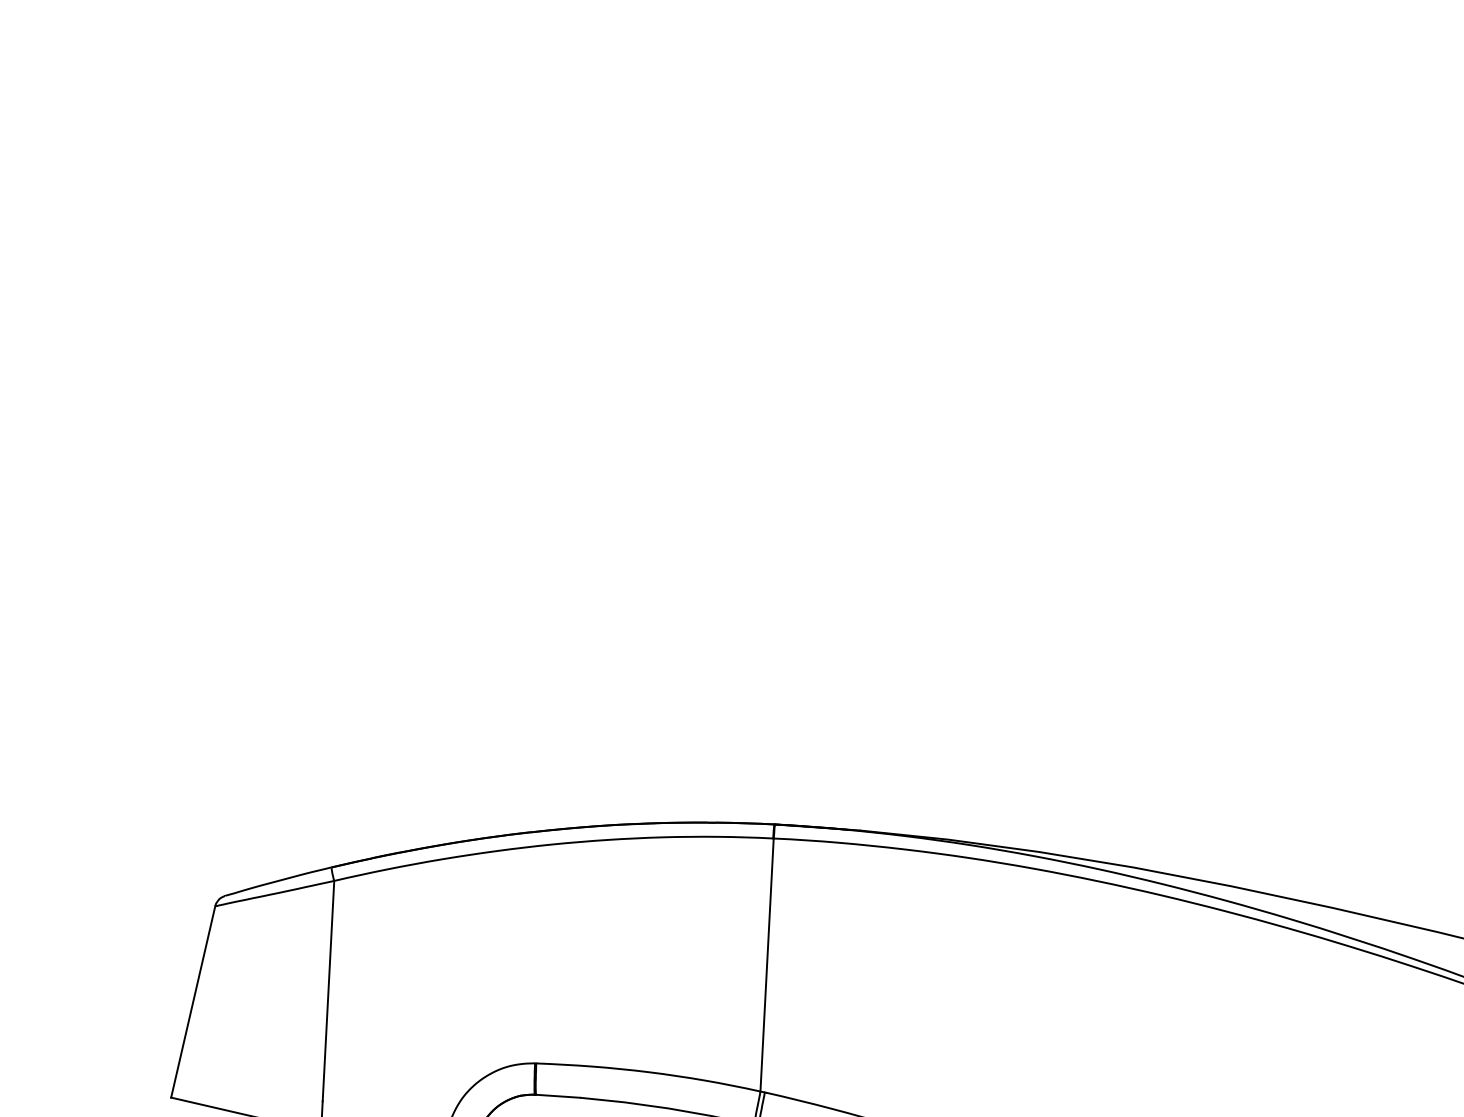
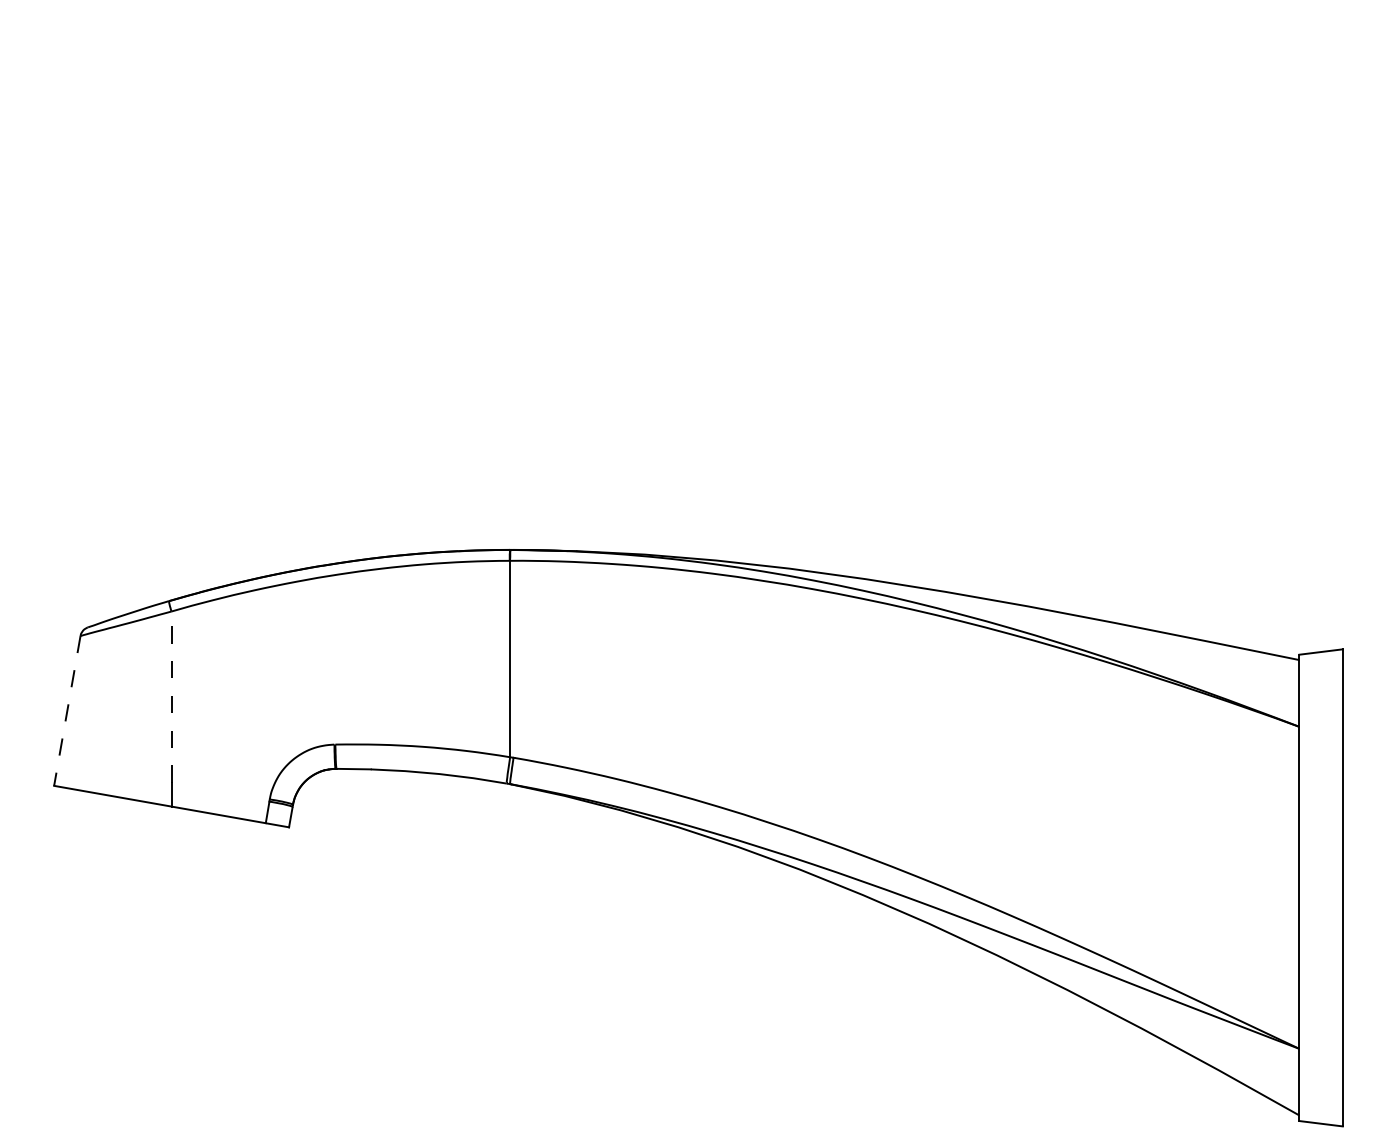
line: (328, 991) -> (171, 697), solid -> dashed
line: (193, 1002) -> (67, 711), solid -> dashed

